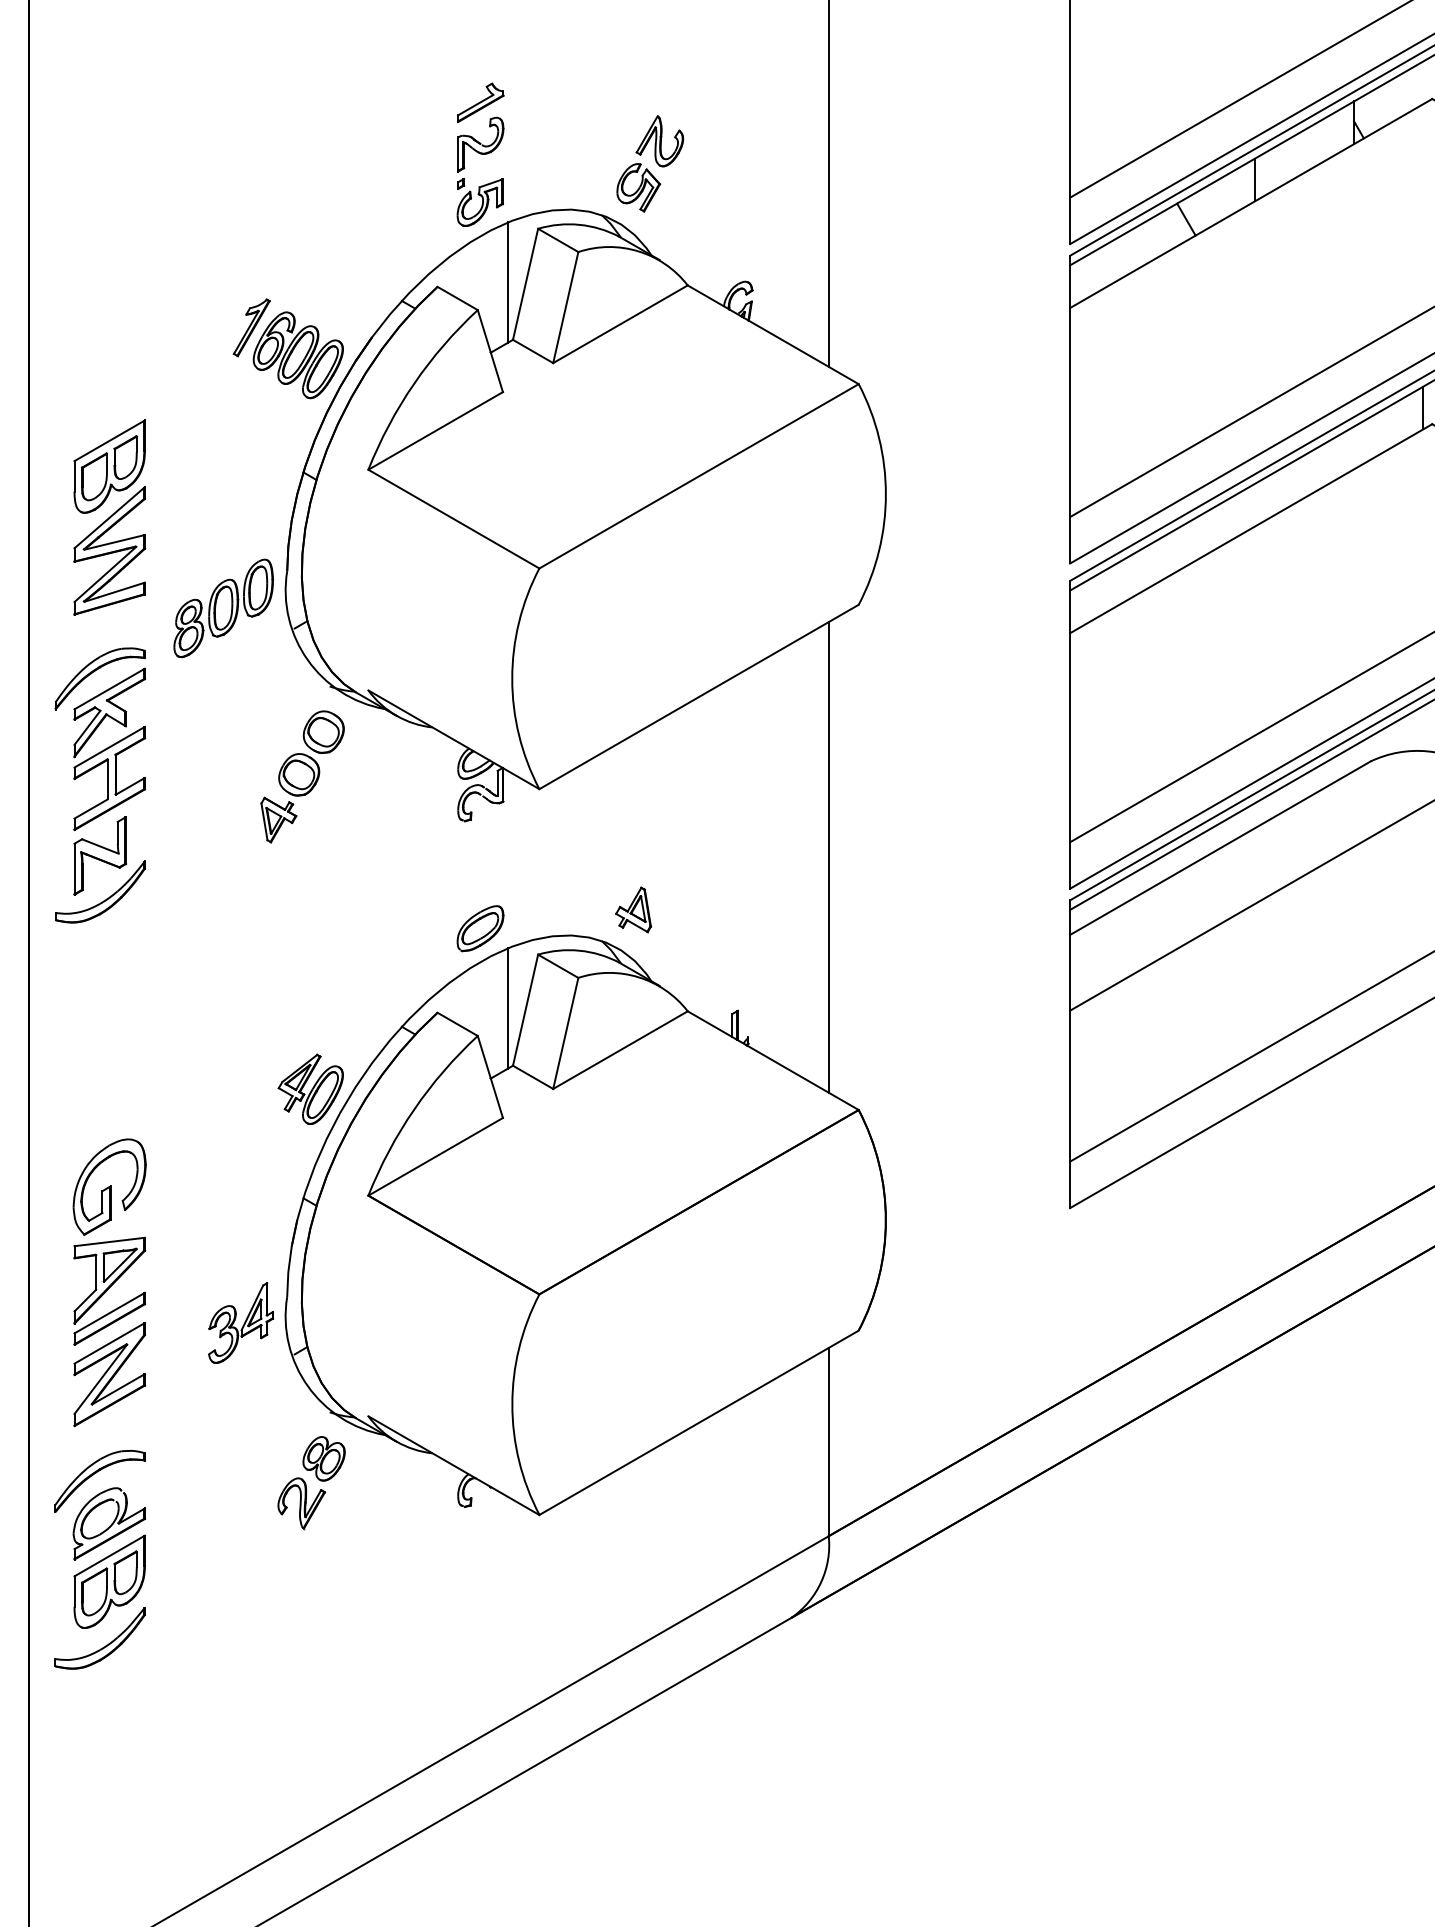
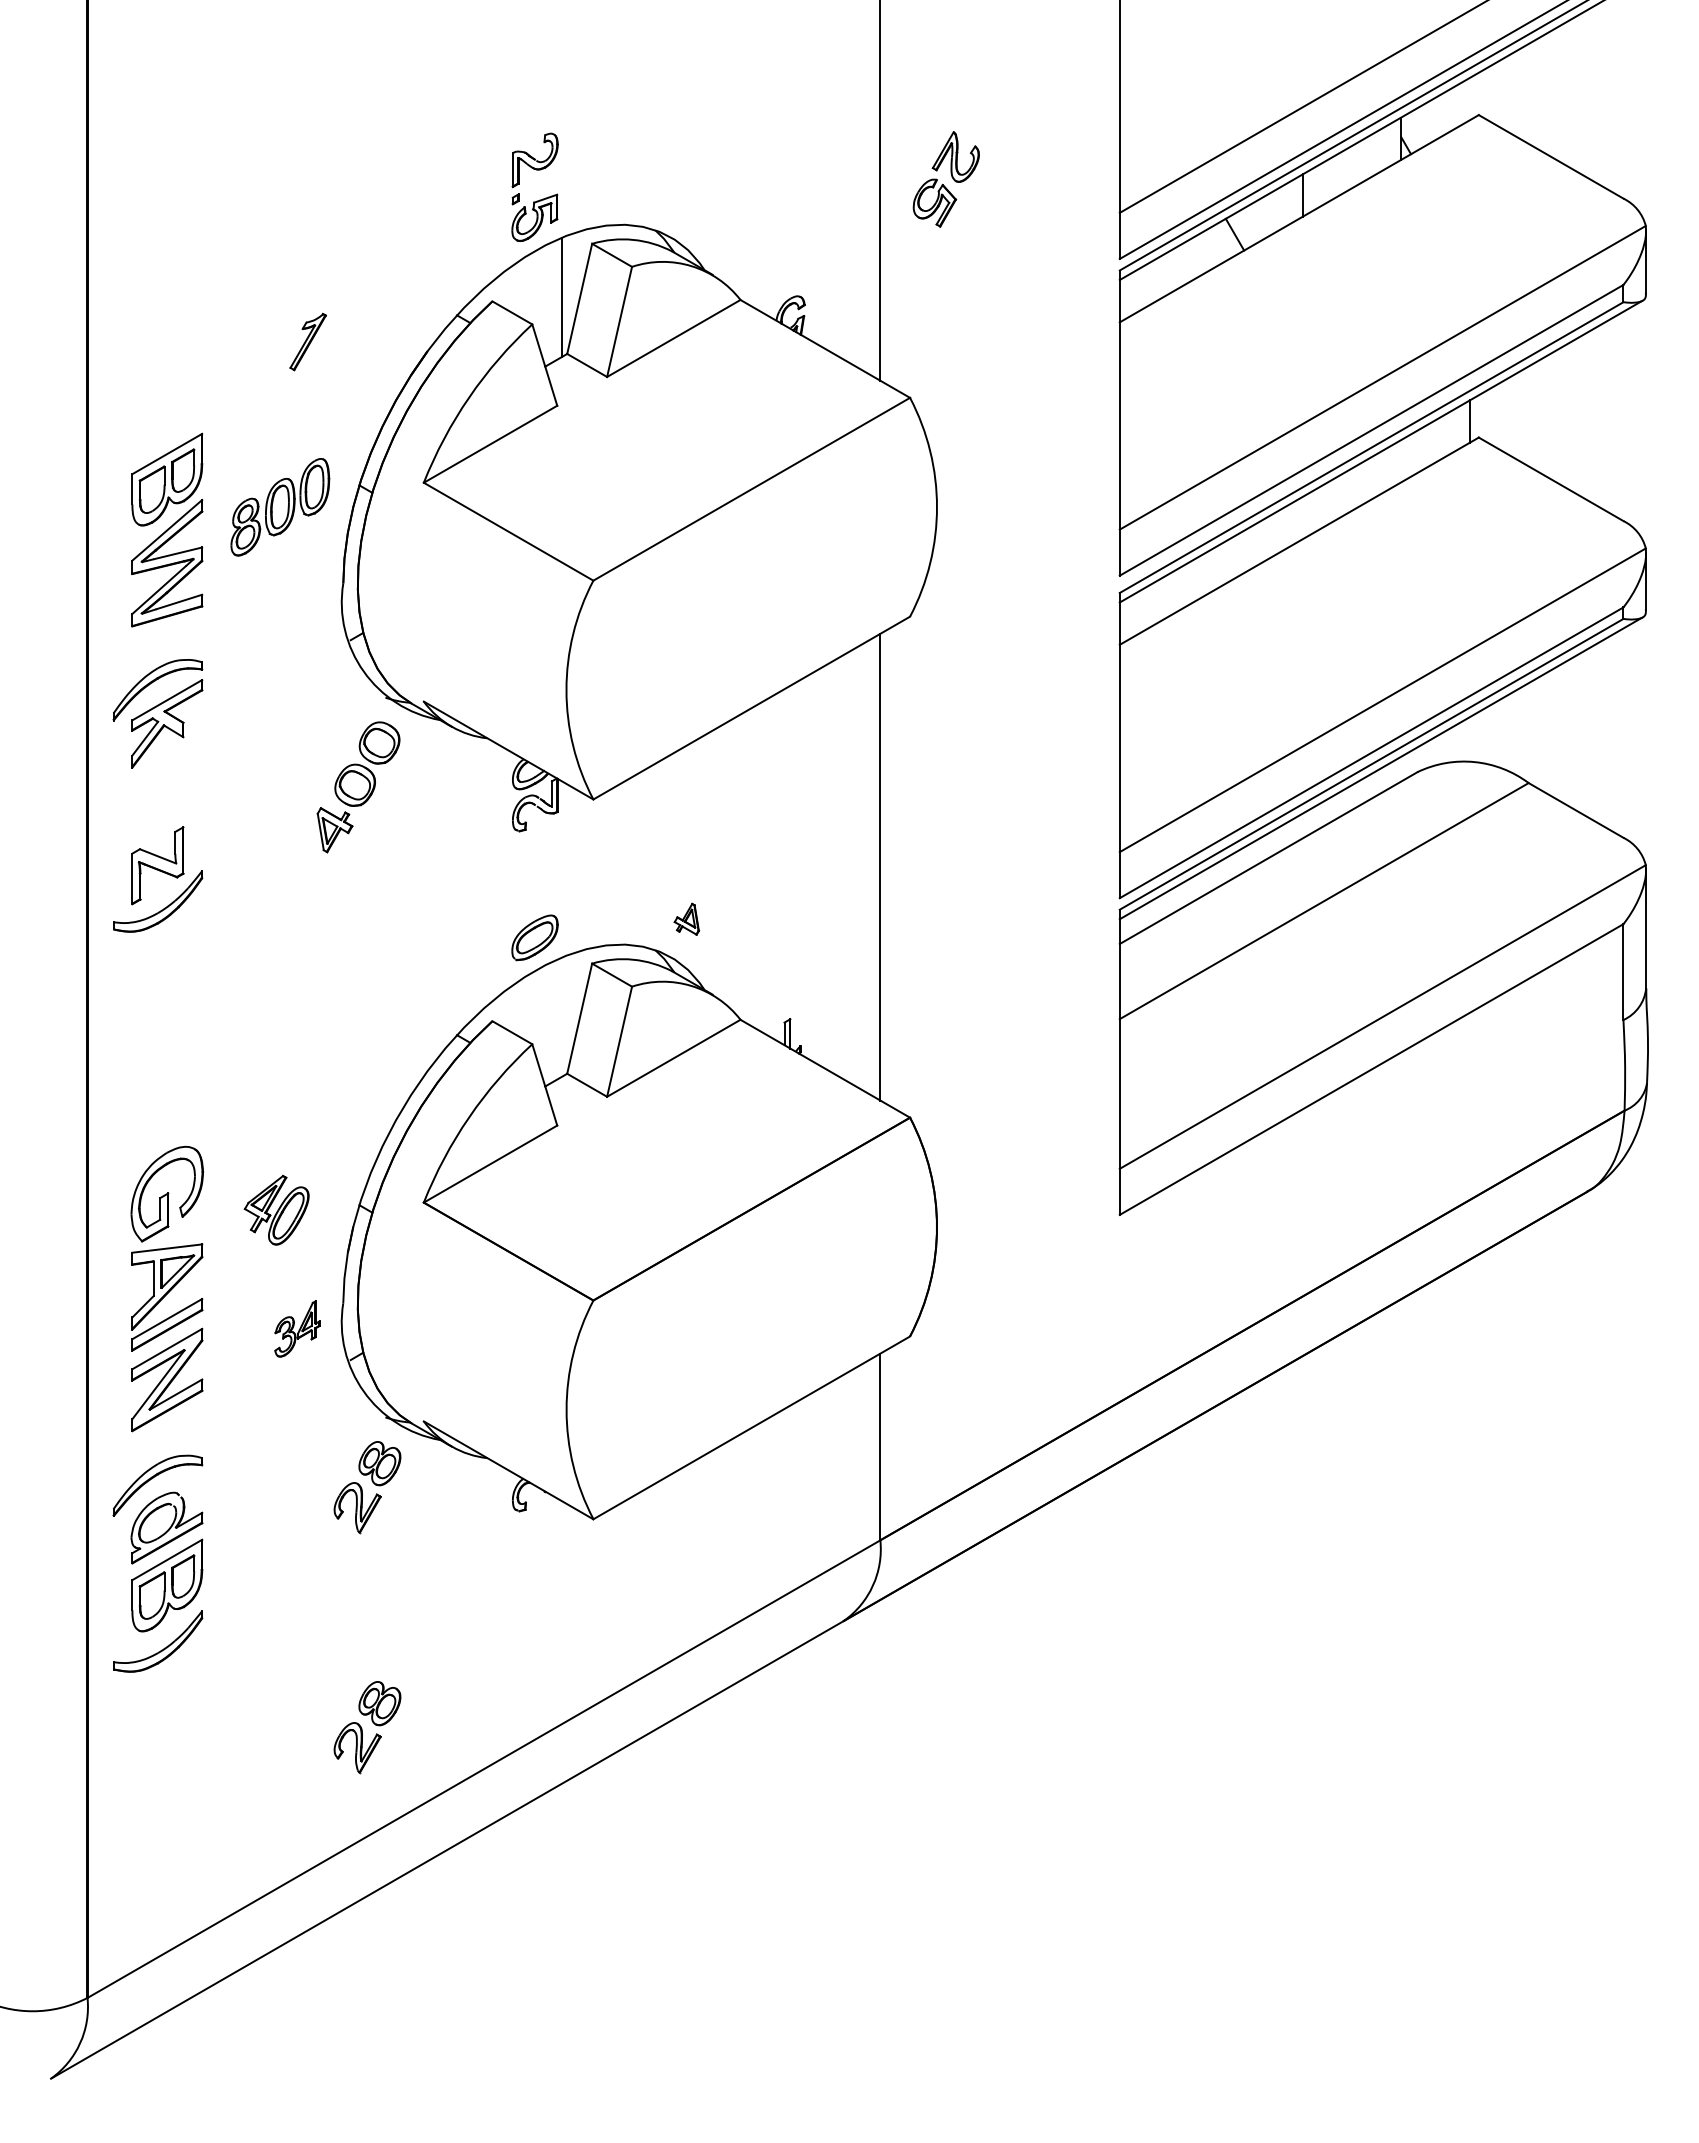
part: (480, 102) -> (534, 118), removed
part: (649, 163) -> (945, 179), moved
part: (298, 354) -> (354, 368), removed
part: (223, 608) -> (280, 507), moved
part: (109, 778) -> (167, 788), removed
part: (633, 910) -> (686, 919), size x0.7
line: (508, 1007) -> (562, 1016), removed
part: (310, 1088) -> (276, 1209), moved
part: (241, 1322) -> (297, 1328), size x0.7
part: (311, 1724) -> (367, 1727), added

